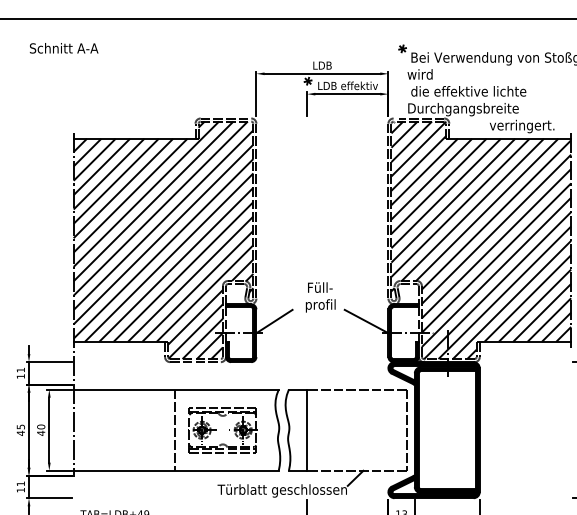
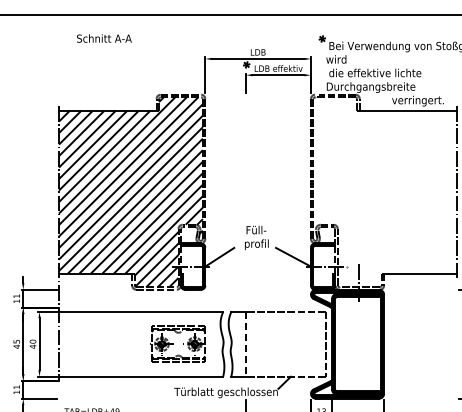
text: (64, 48) -> (104, 38), moved
hatch: (481, 240) -> (385, 192), removed
line: (175, 429) -> (140, 343), removed
line: (306, 430) -> (245, 344), solid -> dashed

